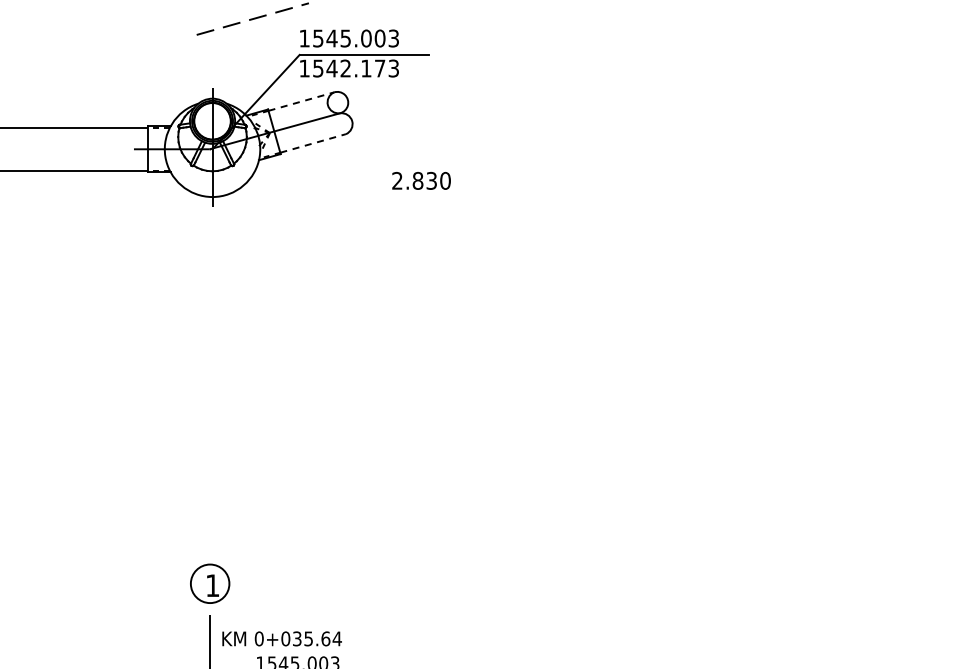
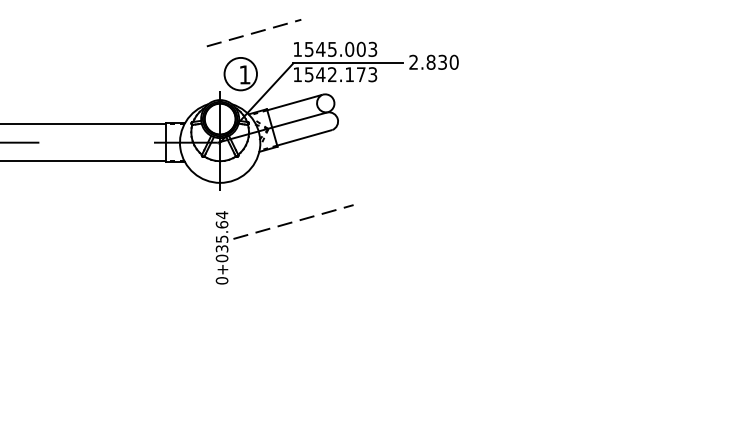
part: (236, 67) -> (240, 73), added
line: (301, 101) -> (295, 102), dashed -> solid
line: (313, 143) -> (305, 137), dashed -> solid
text: (421, 180) -> (434, 62), moved
part: (282, 249) -> (279, 227), added

